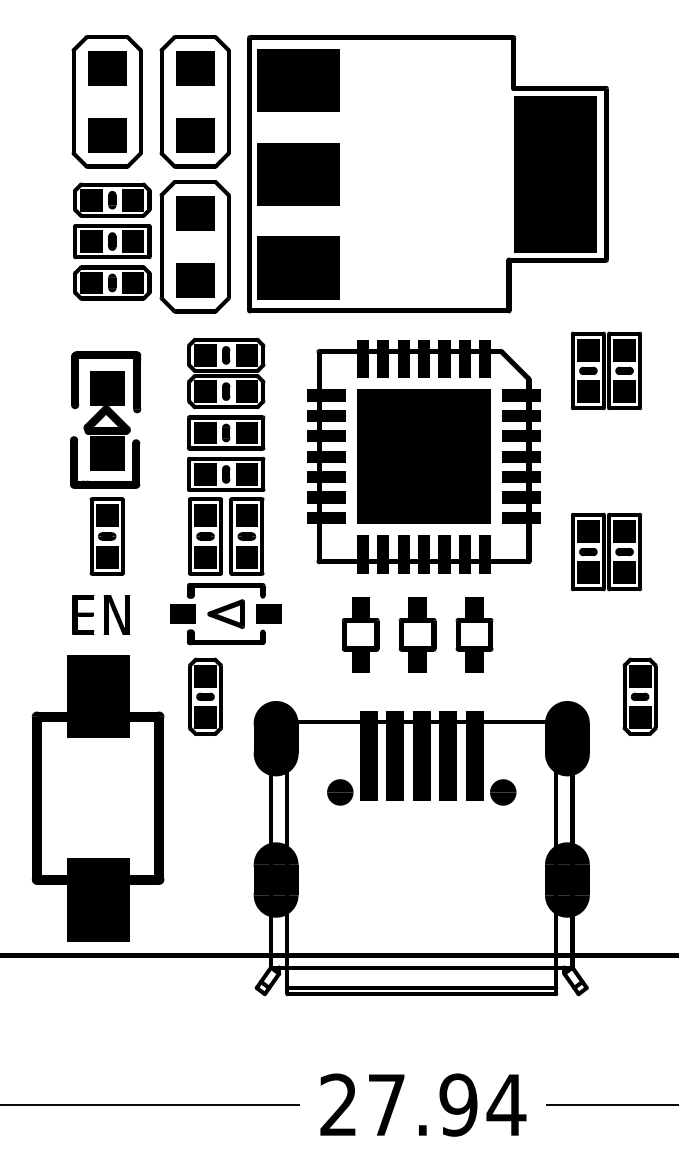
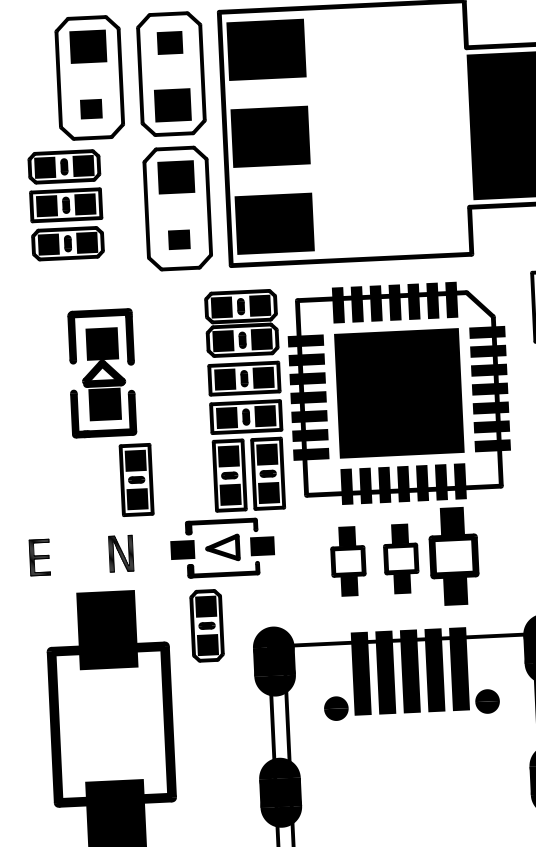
part: (195, 68) -> (170, 43), size x0.7
part: (107, 135) -> (91, 109), size x0.6
part: (112, 241) -> (66, 205), moved
part: (195, 280) -> (179, 239), size x0.6
part: (226, 456) -> (245, 400), moved
part: (106, 536) -> (136, 480), moved
part: (83, 614) -> (40, 557), moved
part: (474, 634) -> (453, 556), size x1.4

